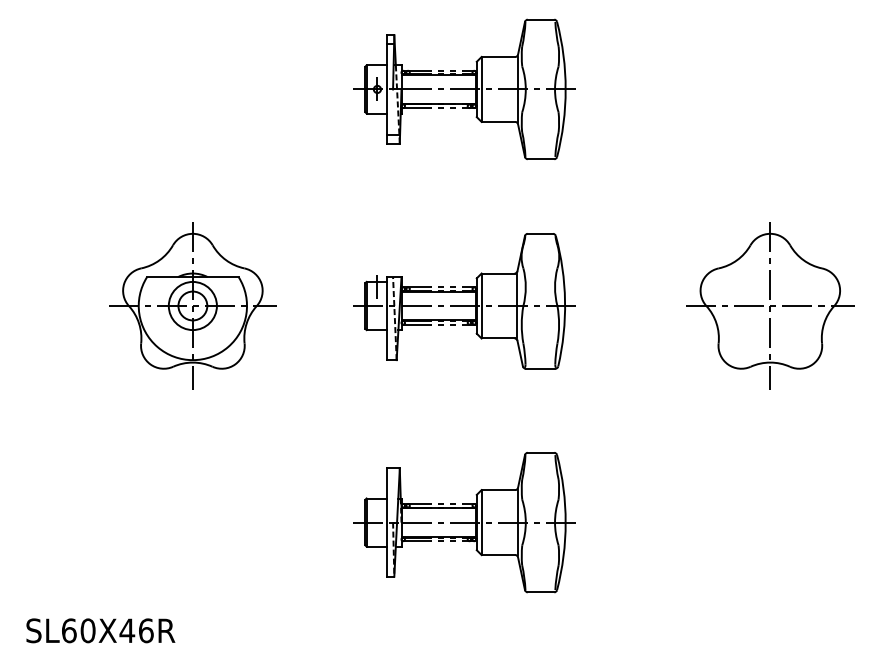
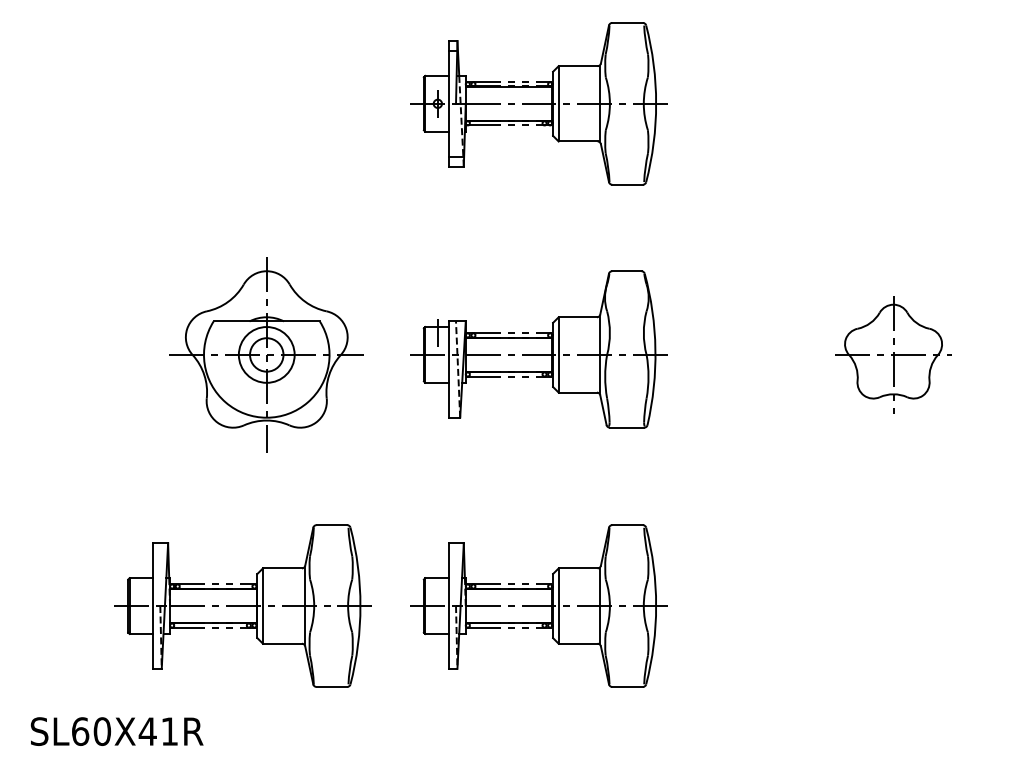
part: (192, 305) -> (266, 354), moved
part: (770, 305) -> (893, 354), size x0.6
part: (209, 522) -> (243, 605), added
text: (146, 630) -> (170, 731), SL60X46R -> SL60X41R

